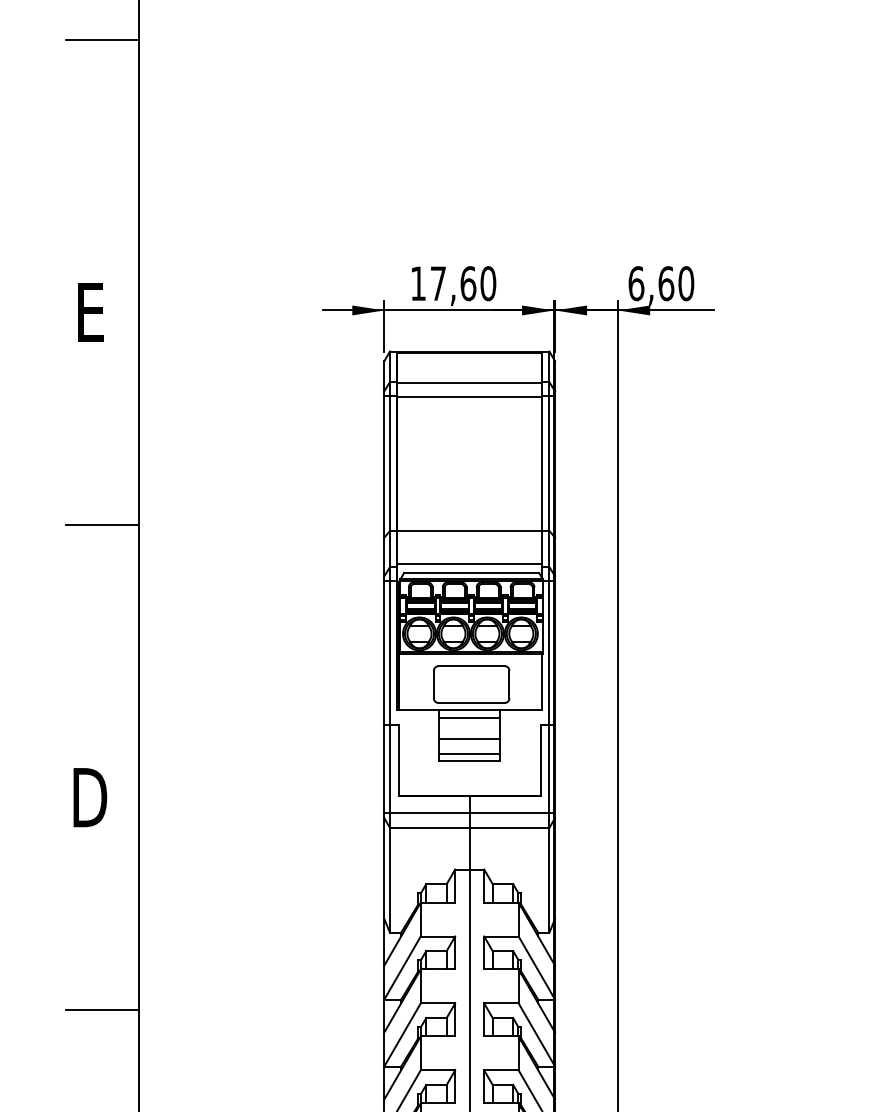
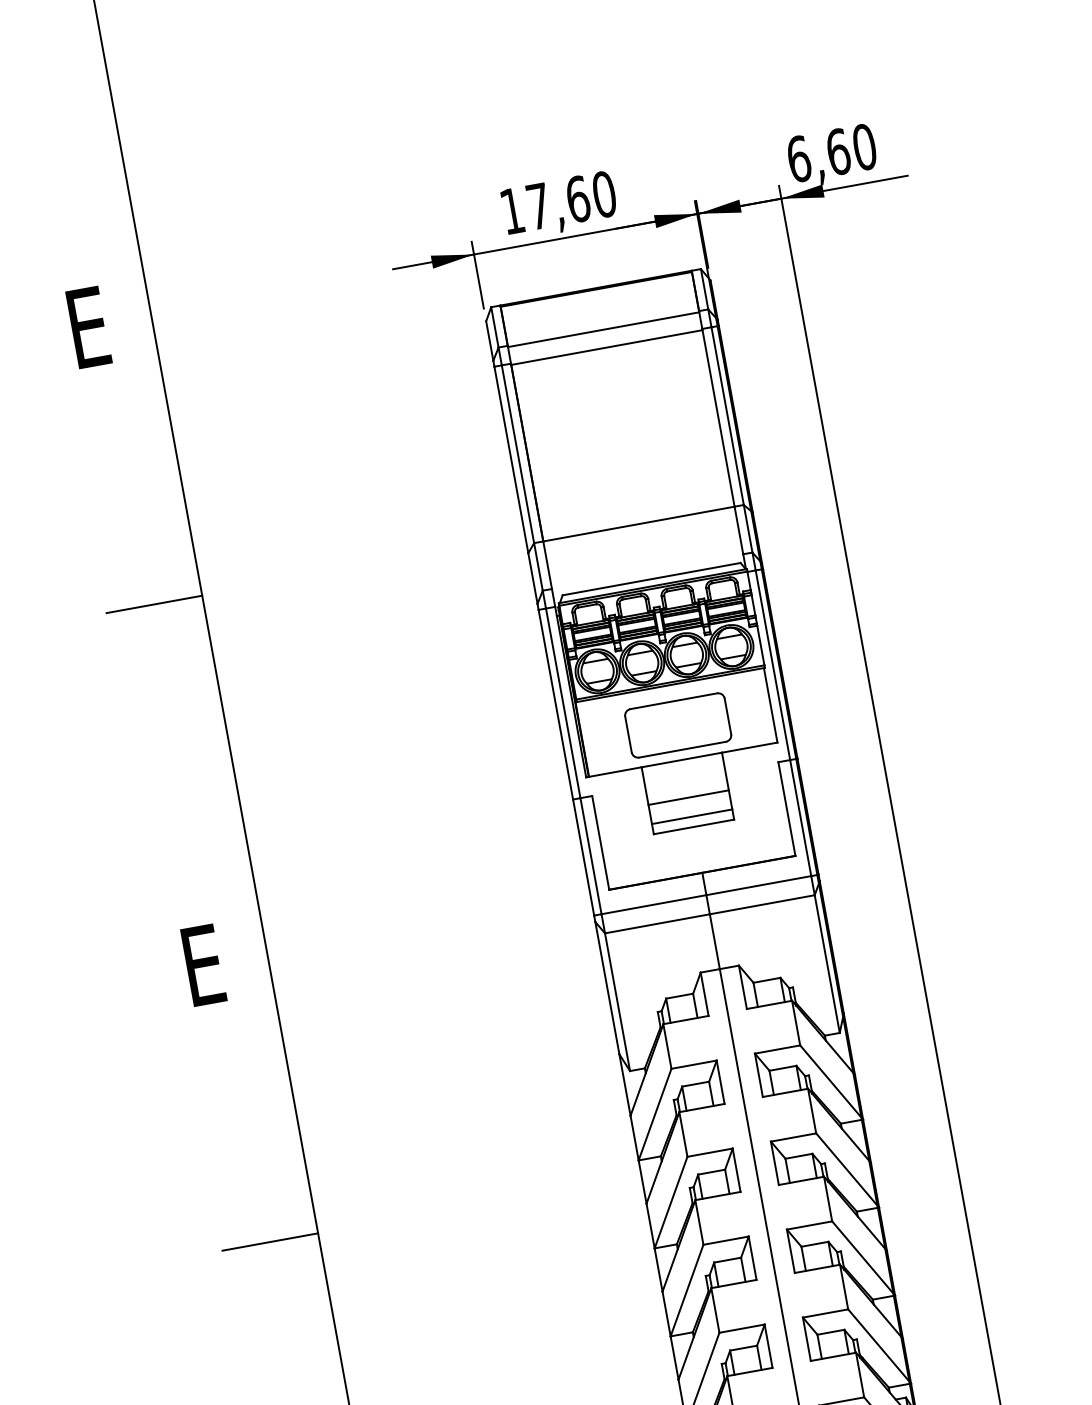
line: (469, 564) -> (646, 568), removed
line: (469, 718) -> (683, 770), removed
text: (90, 797) -> (204, 964), D -> E

